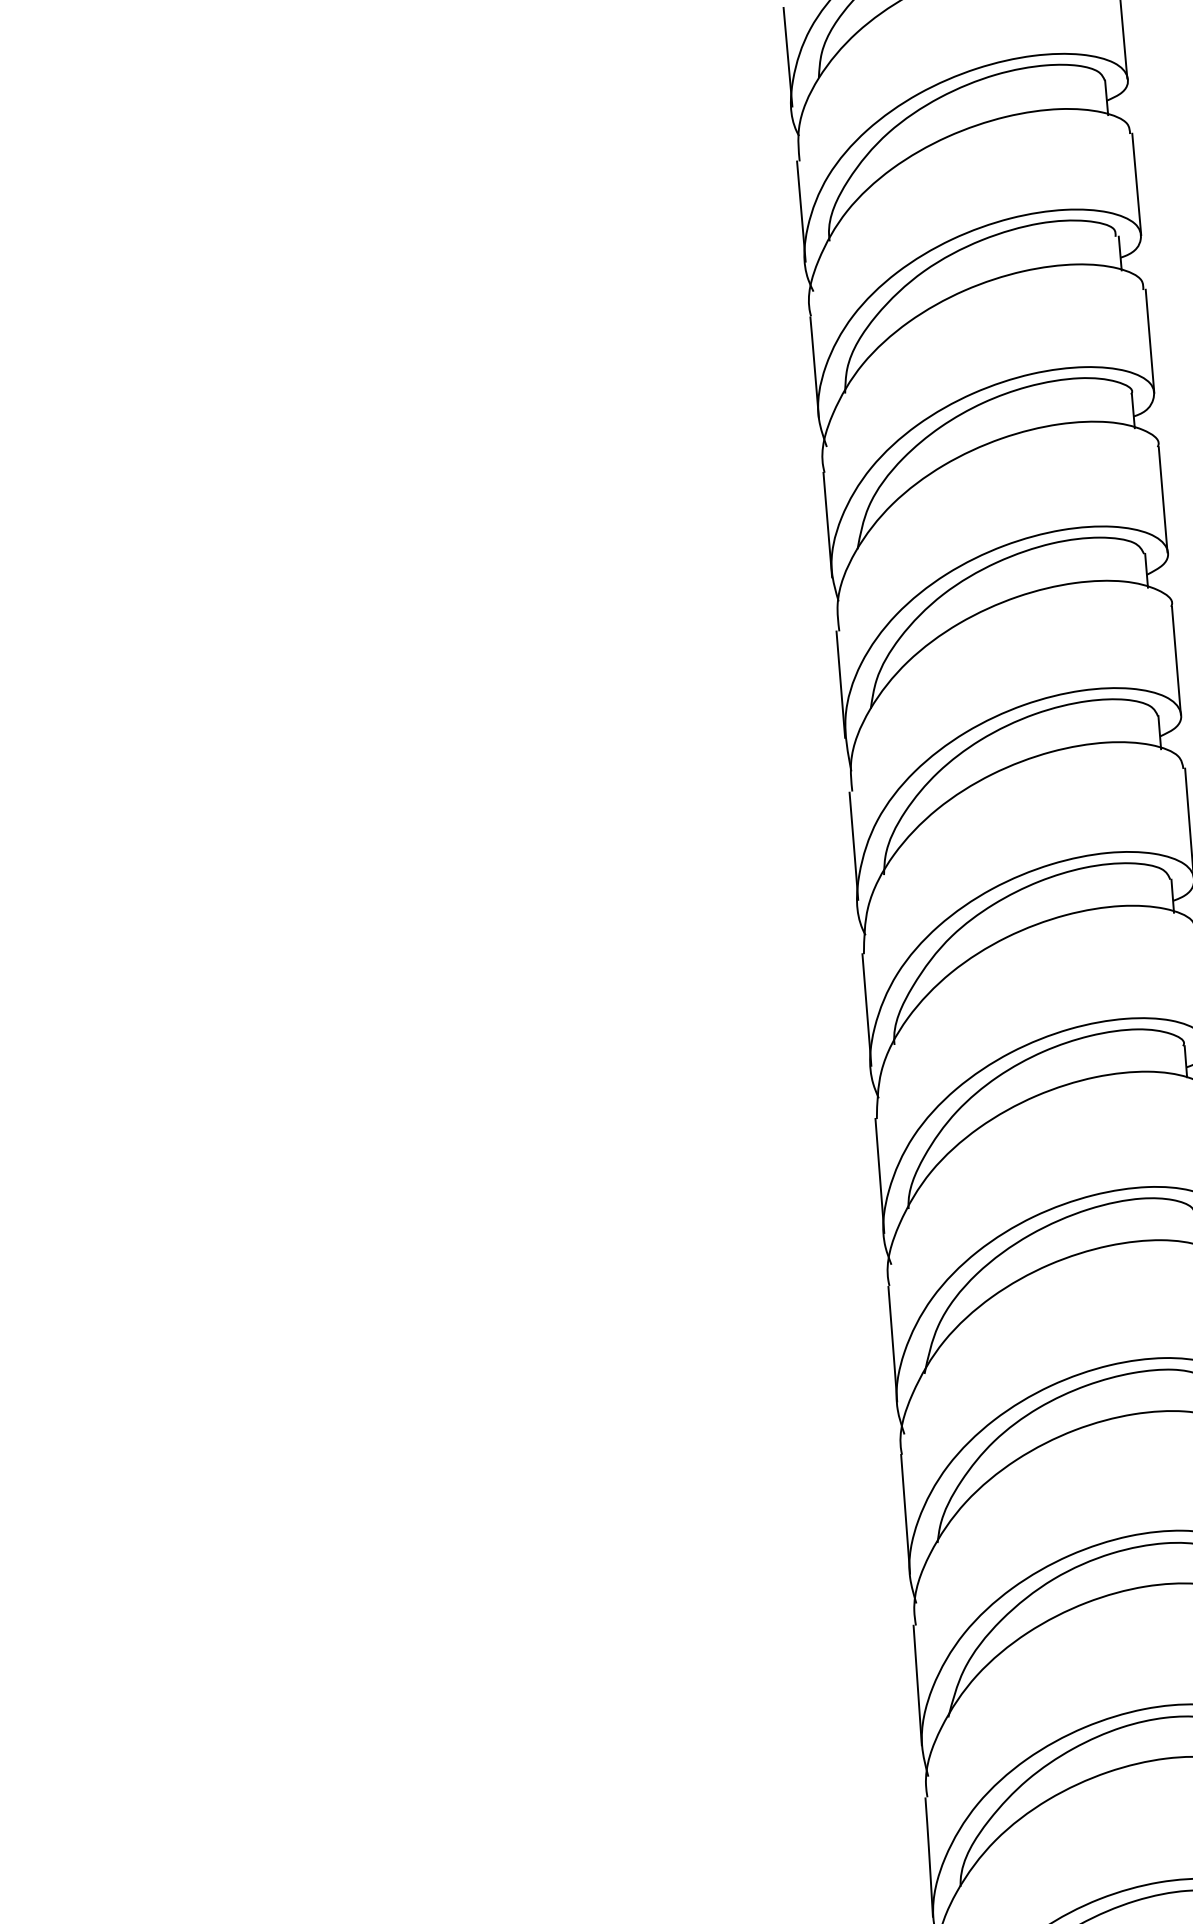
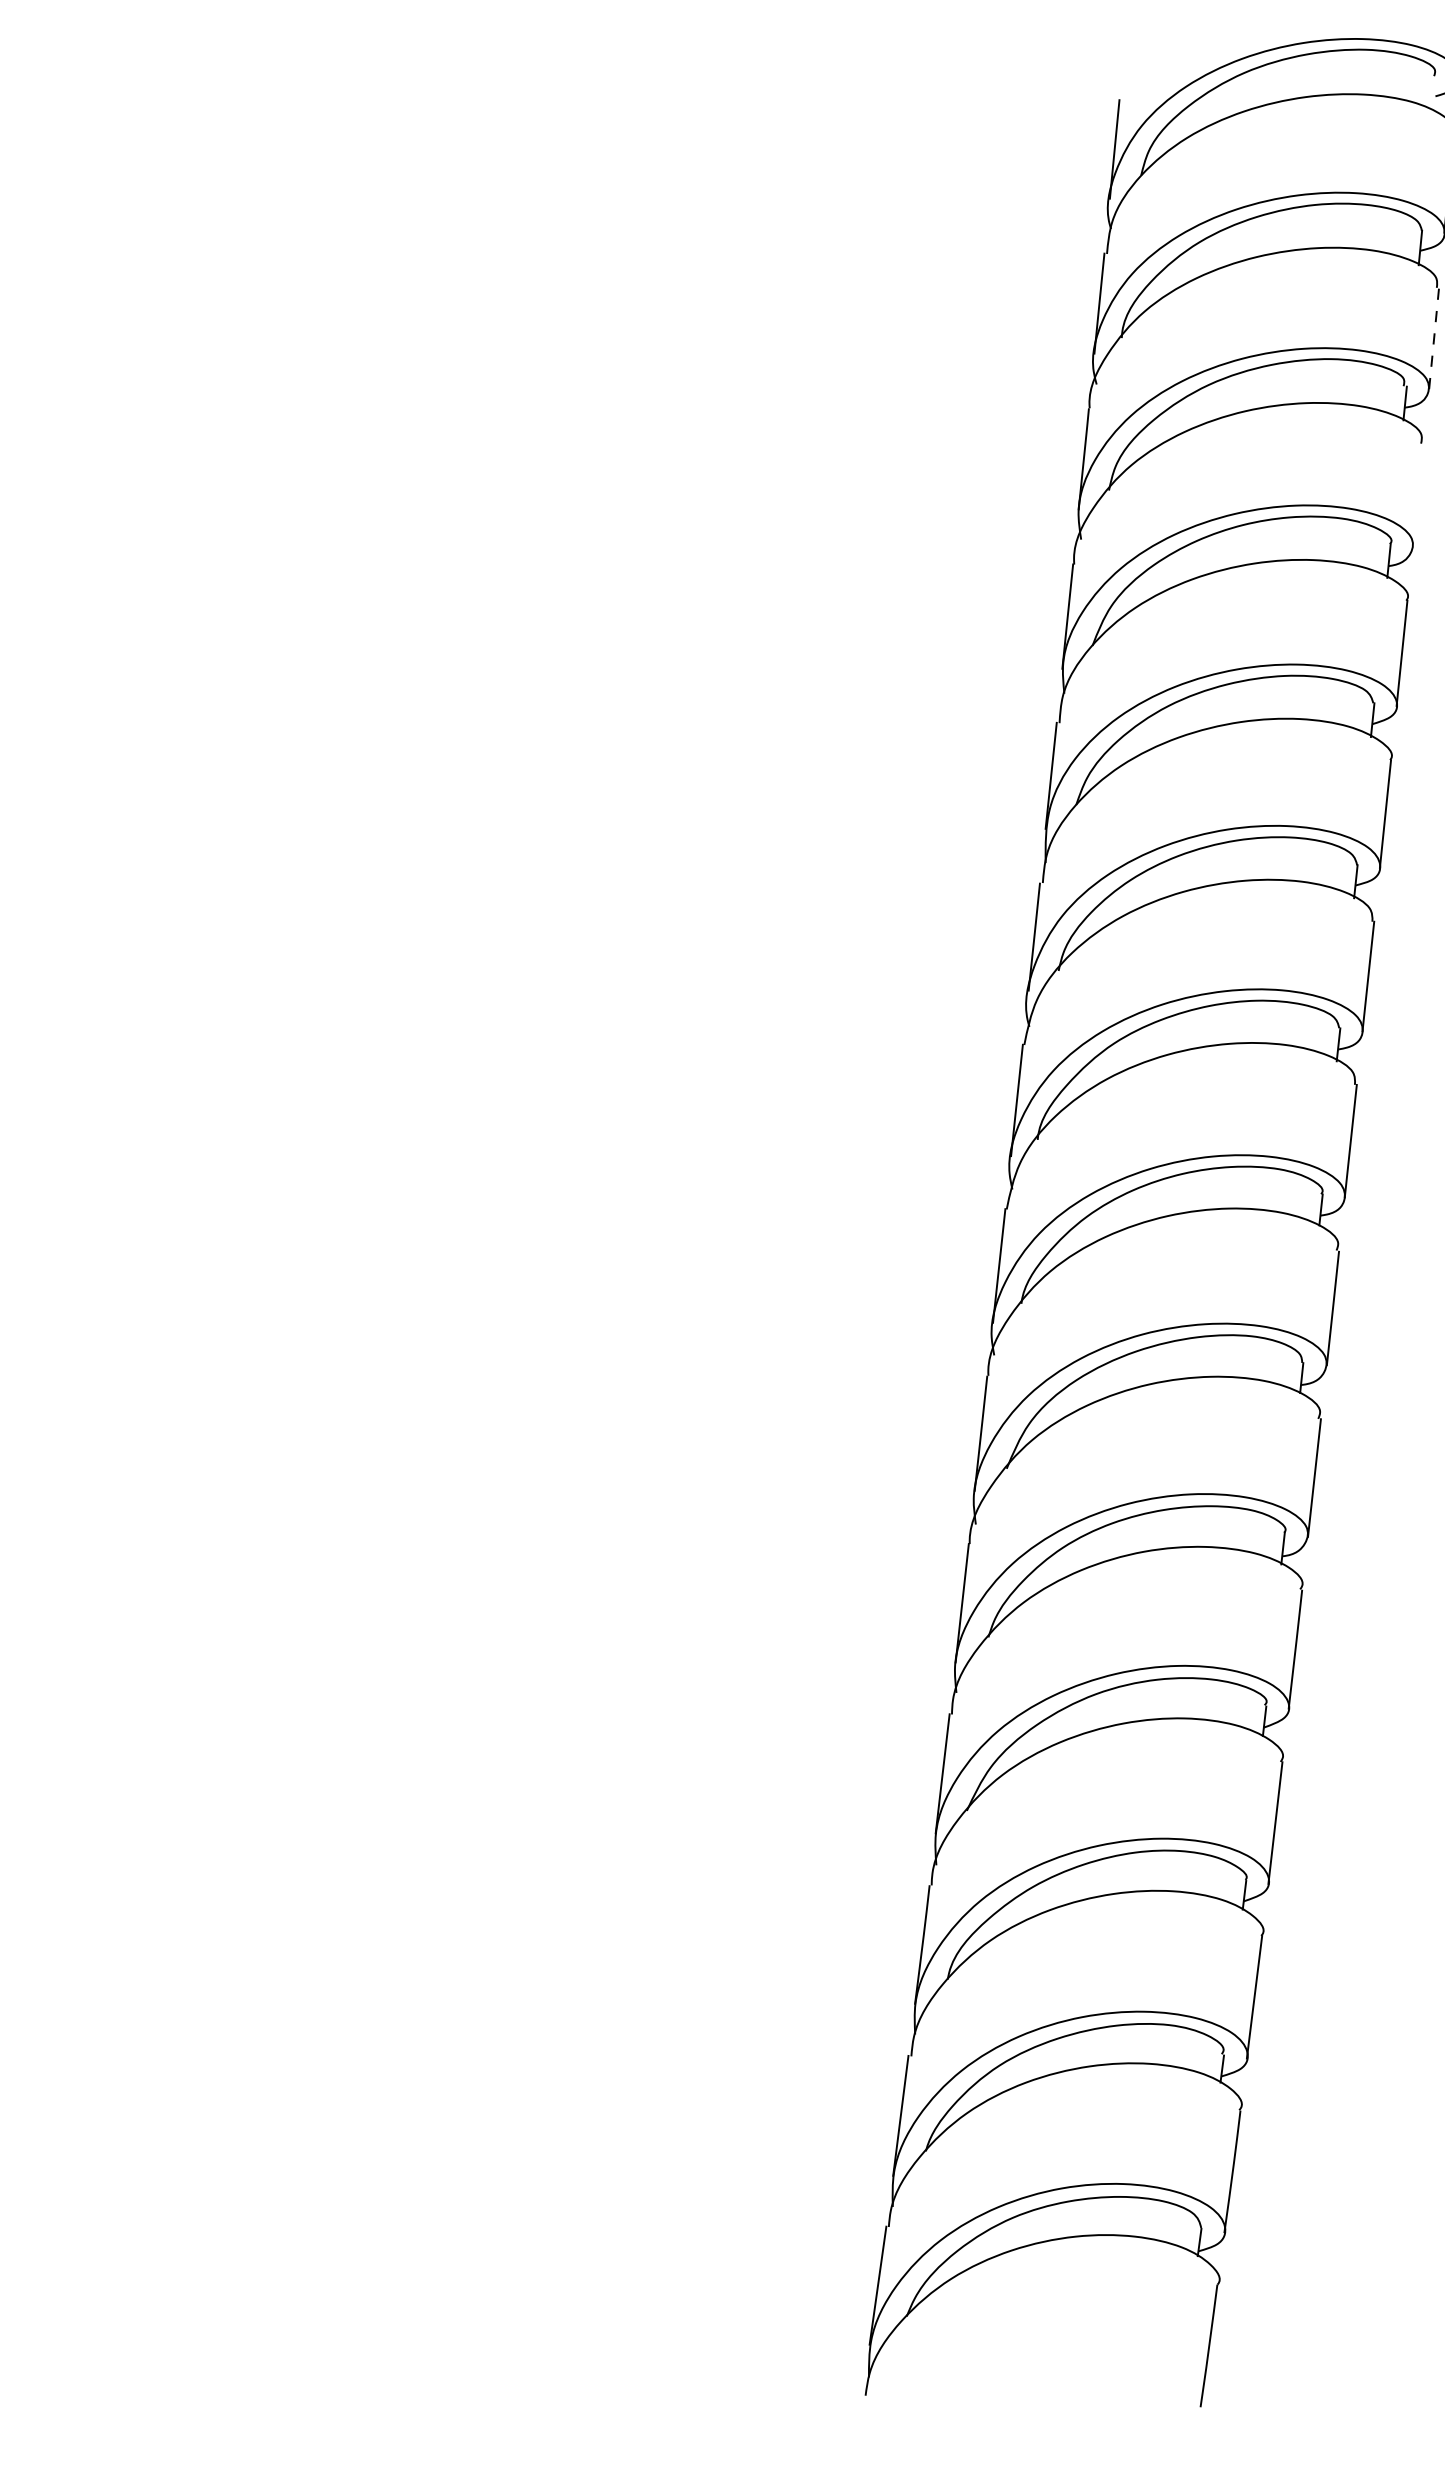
line: (1137, 184) -> (1434, 338), solid -> dashed
line: (1150, 340) -> (1418, 494), removed

